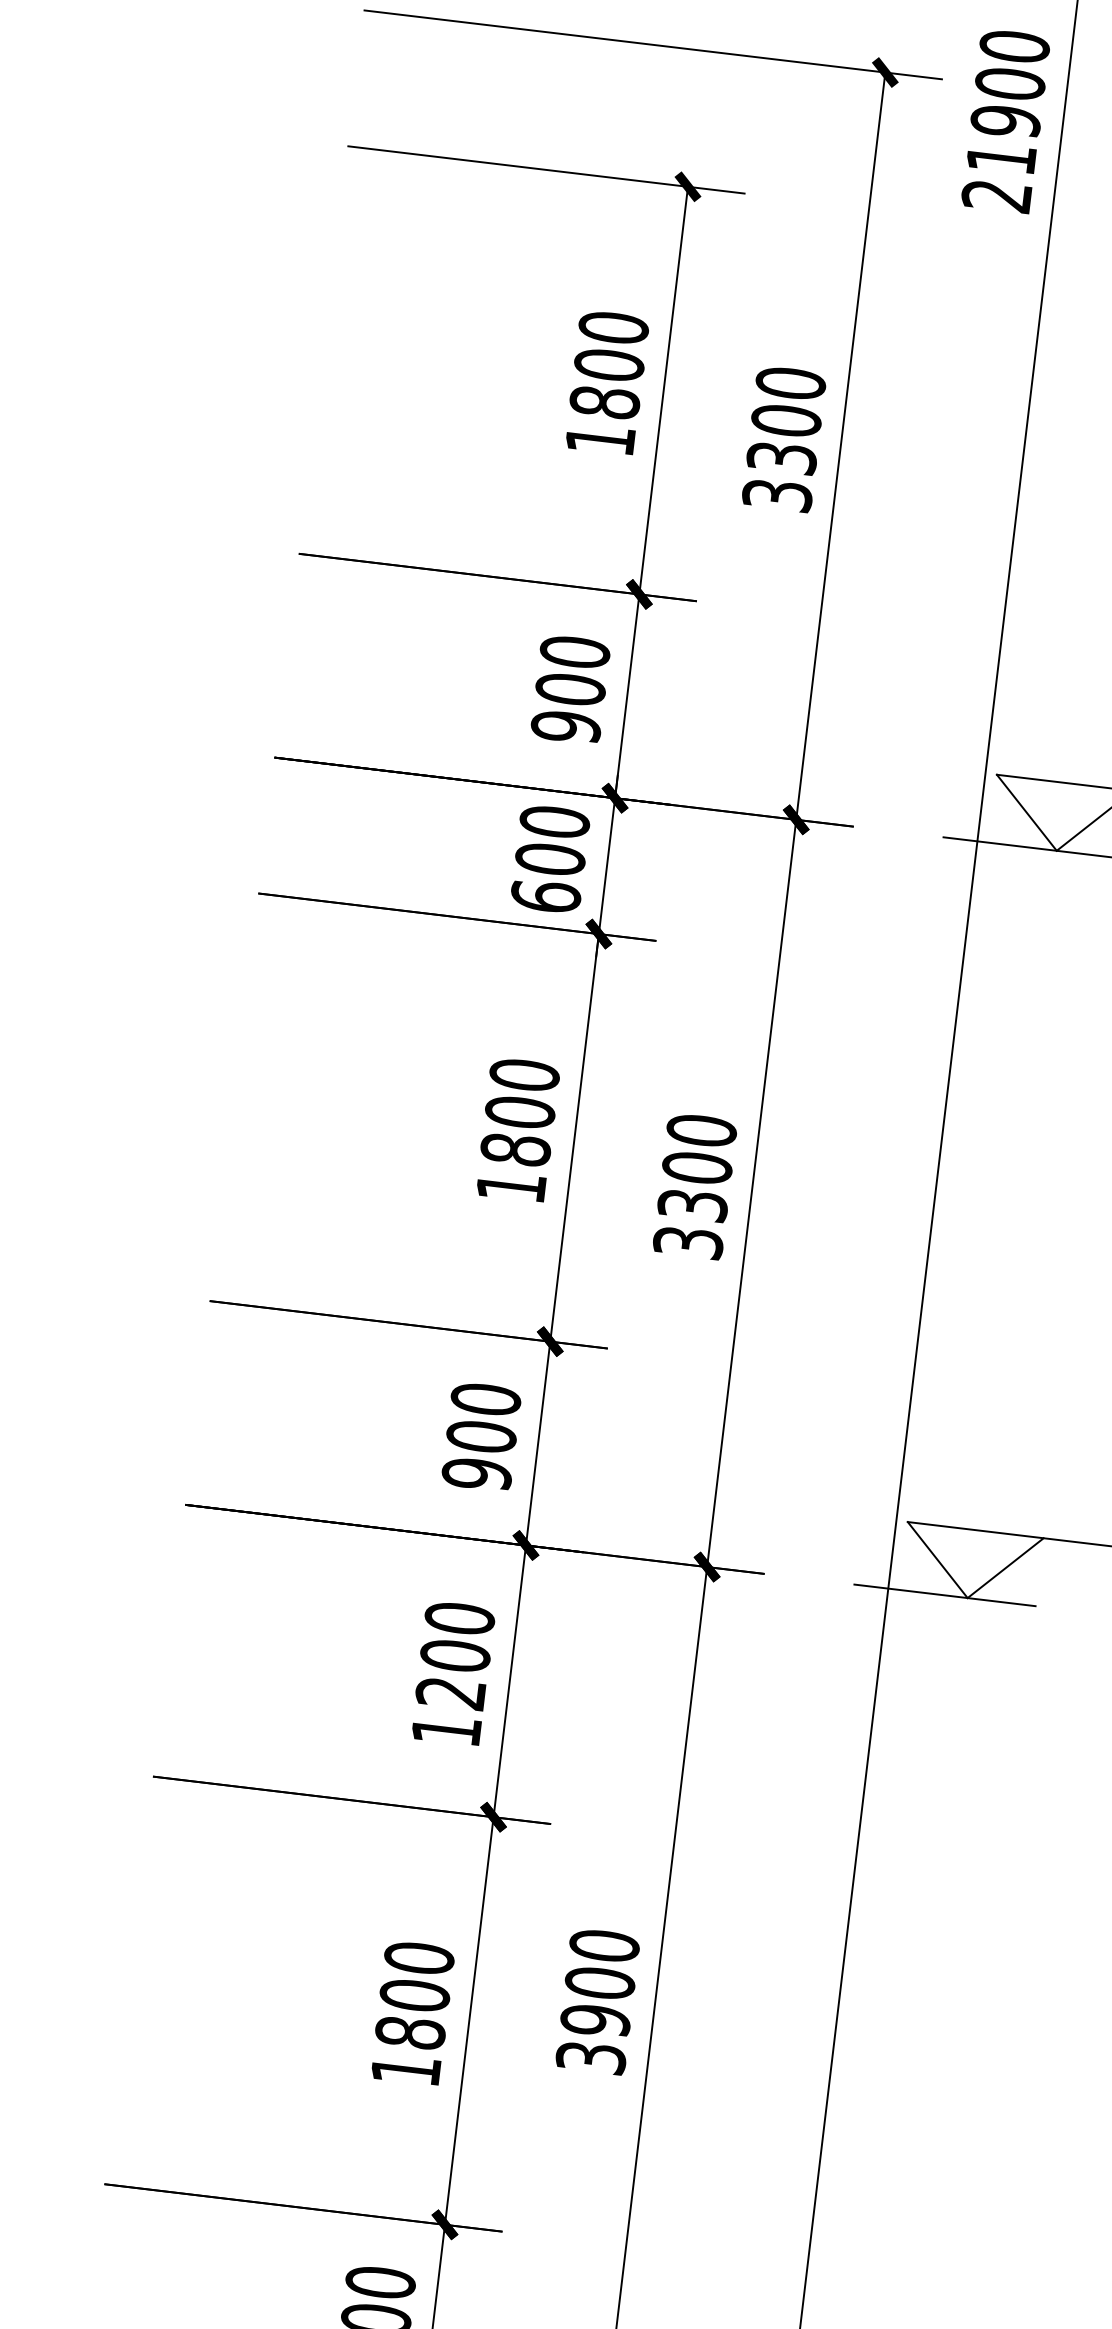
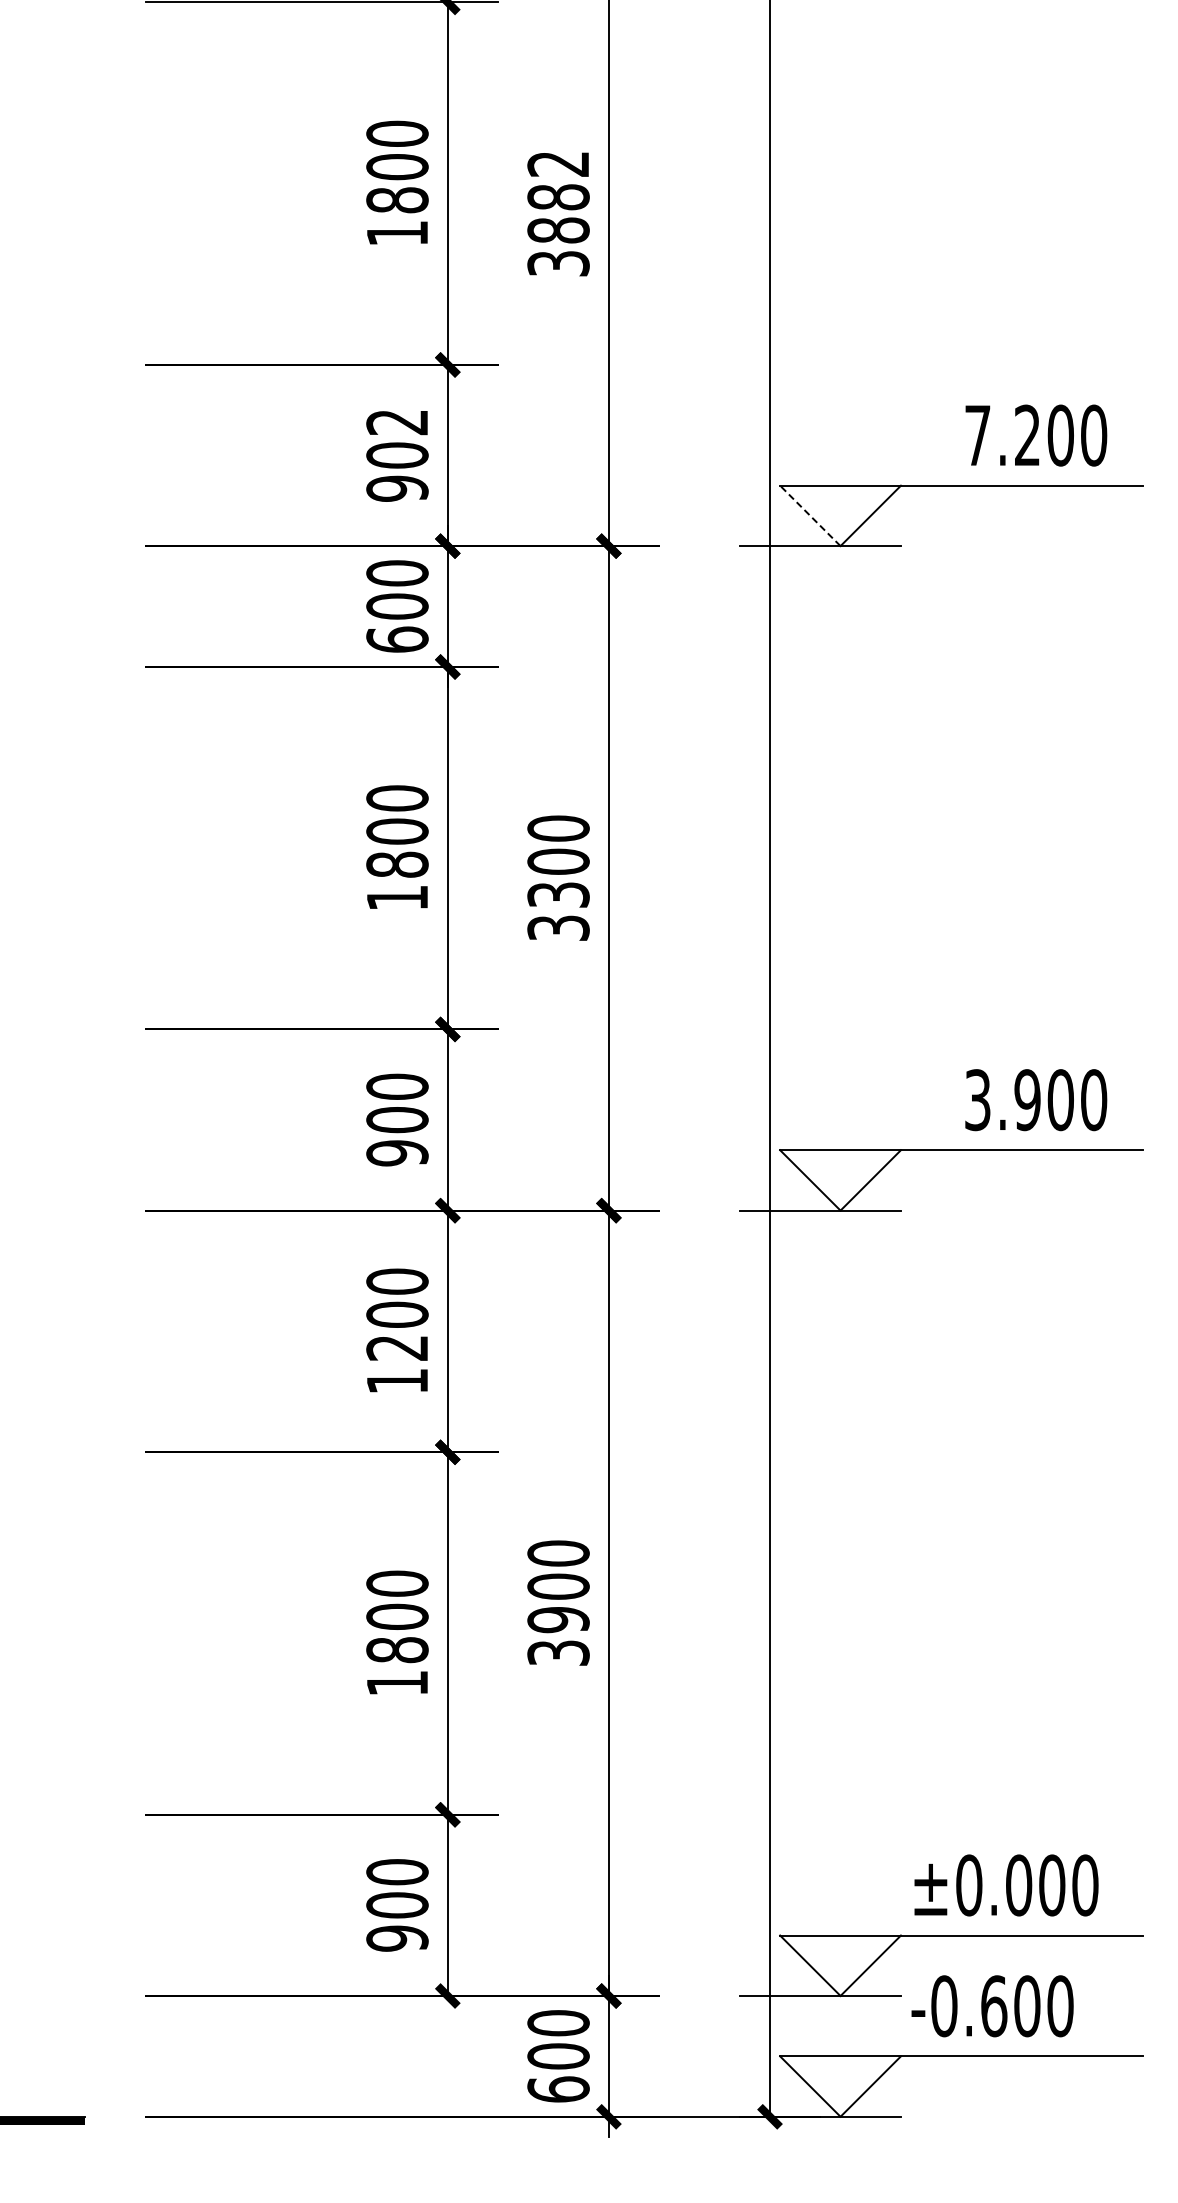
text: (786, 420) -> (558, 197), 3300 -> 3882
text: (575, 652) -> (397, 422), 900 -> 902
line: (1027, 812) -> (810, 515), solid -> dashed

